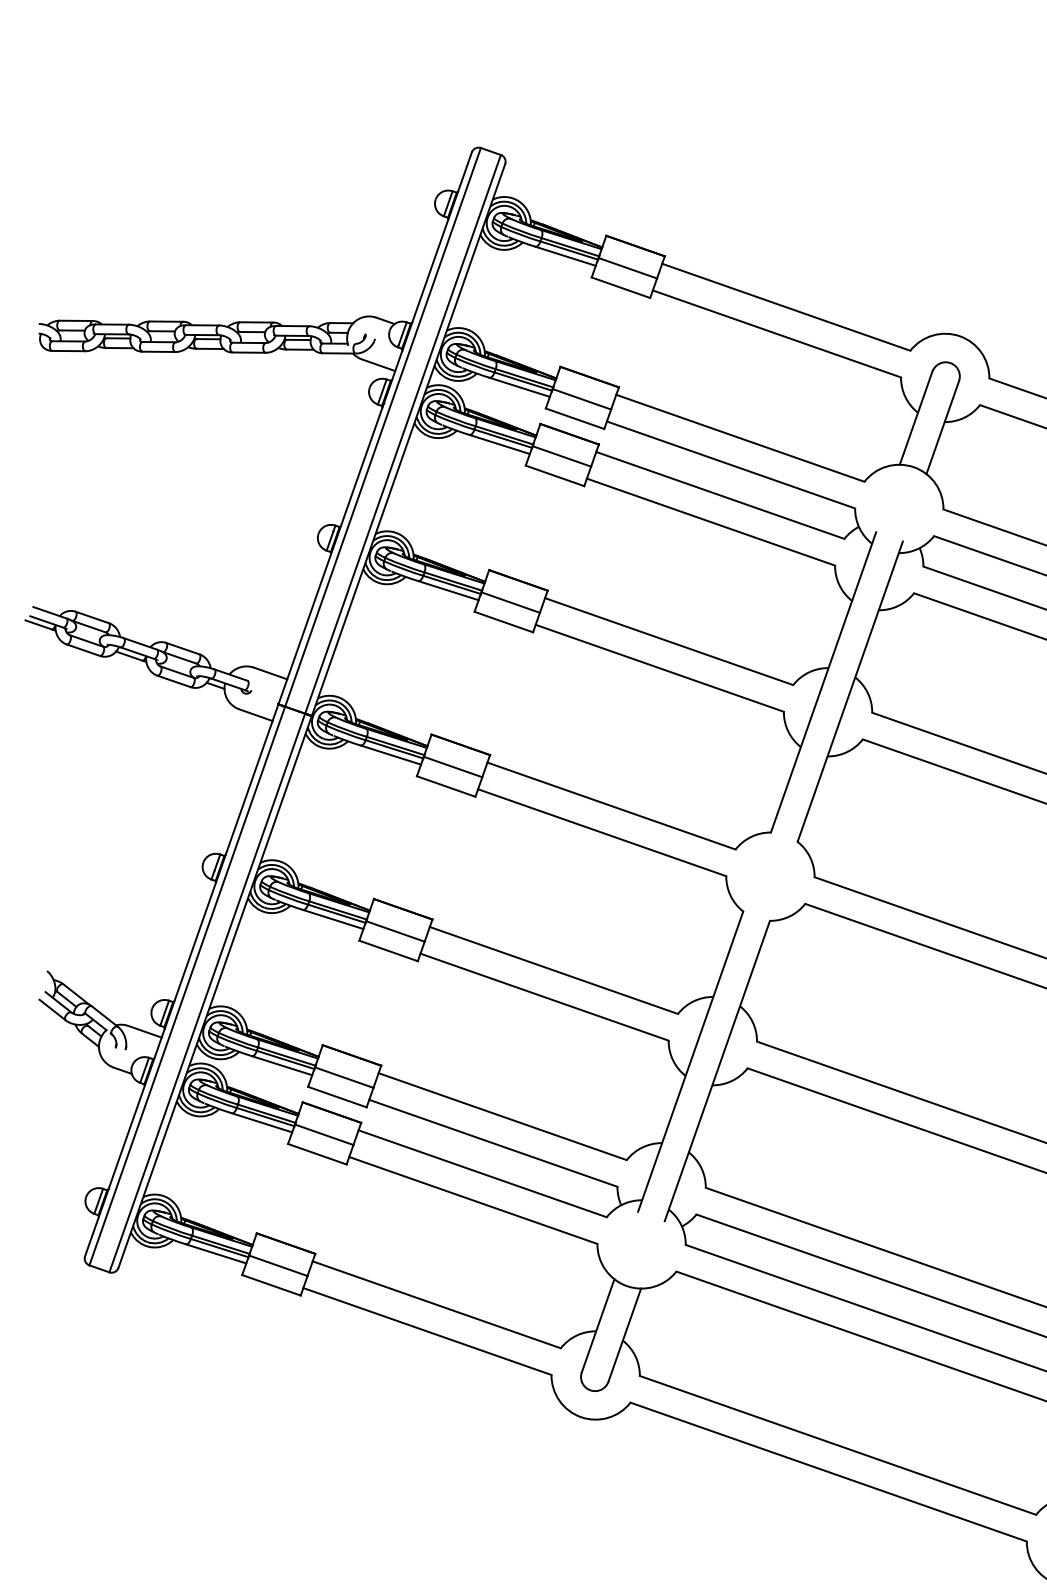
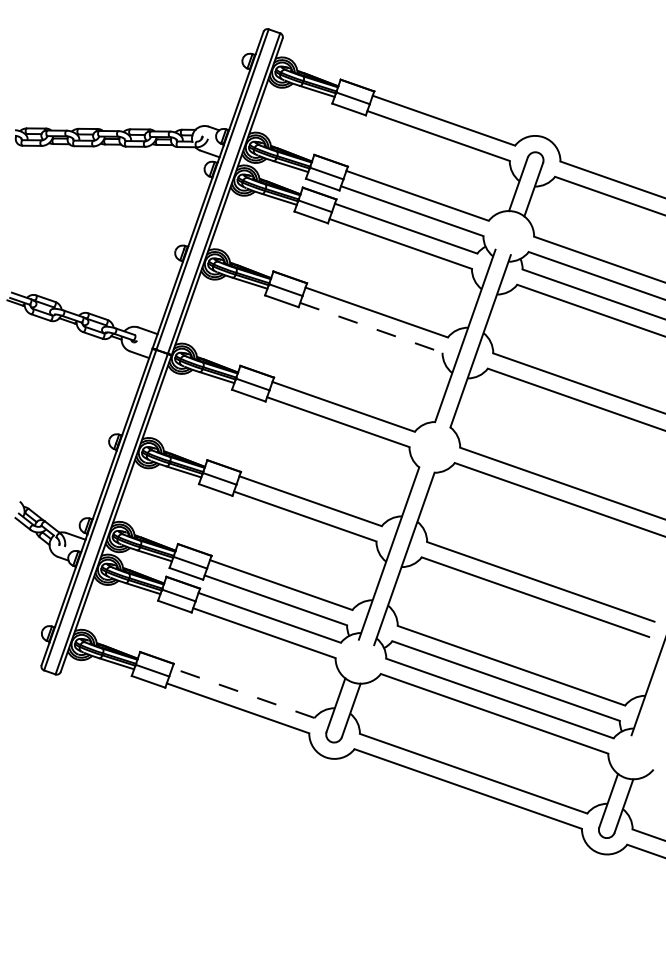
line: (660, 669) -> (371, 328), solid -> dashed
line: (435, 1303) -> (242, 692), solid -> dashed

